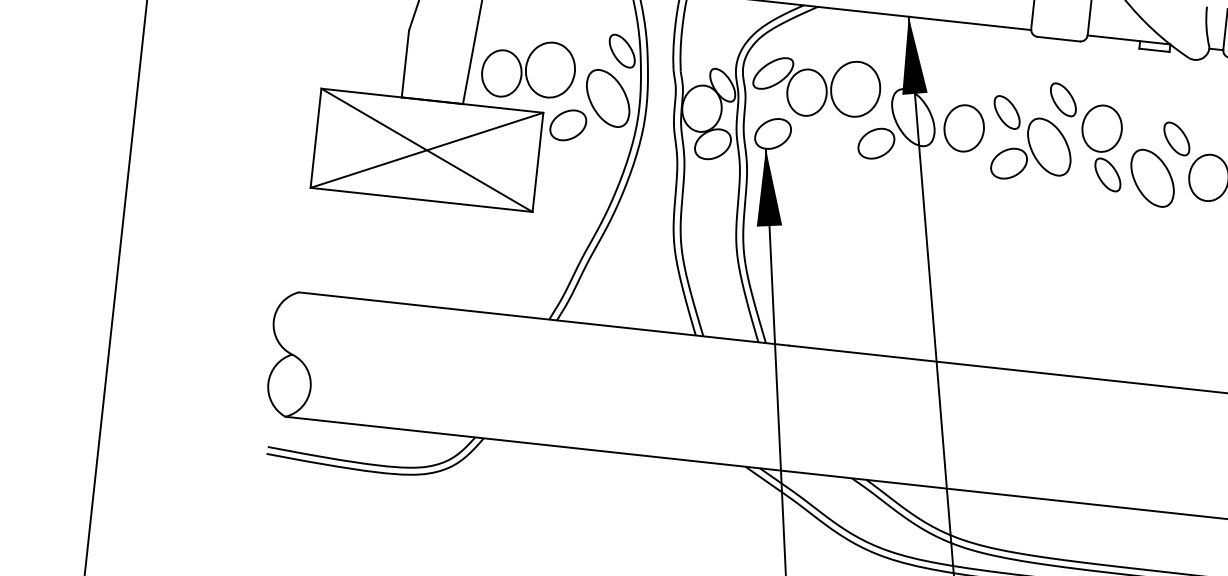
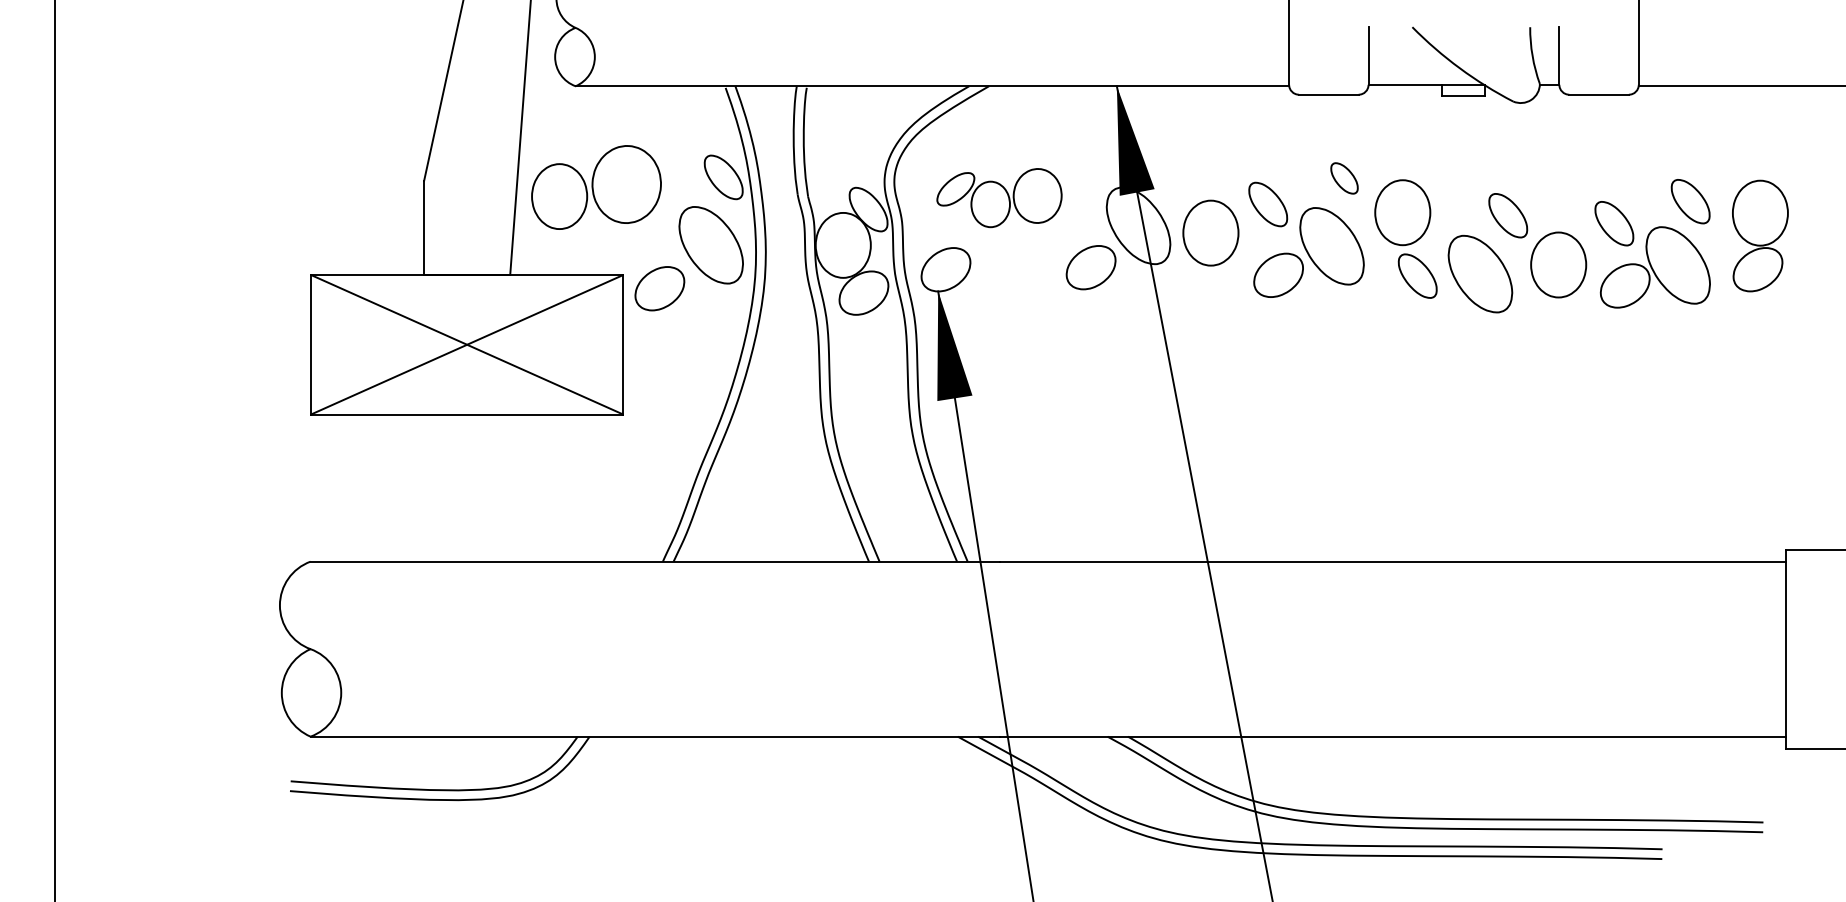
part: (528, 69) -> (596, 187), moved
part: (816, 86) -> (999, 197), size x0.7
part: (1063, 99) -> (1344, 178), size x0.7

